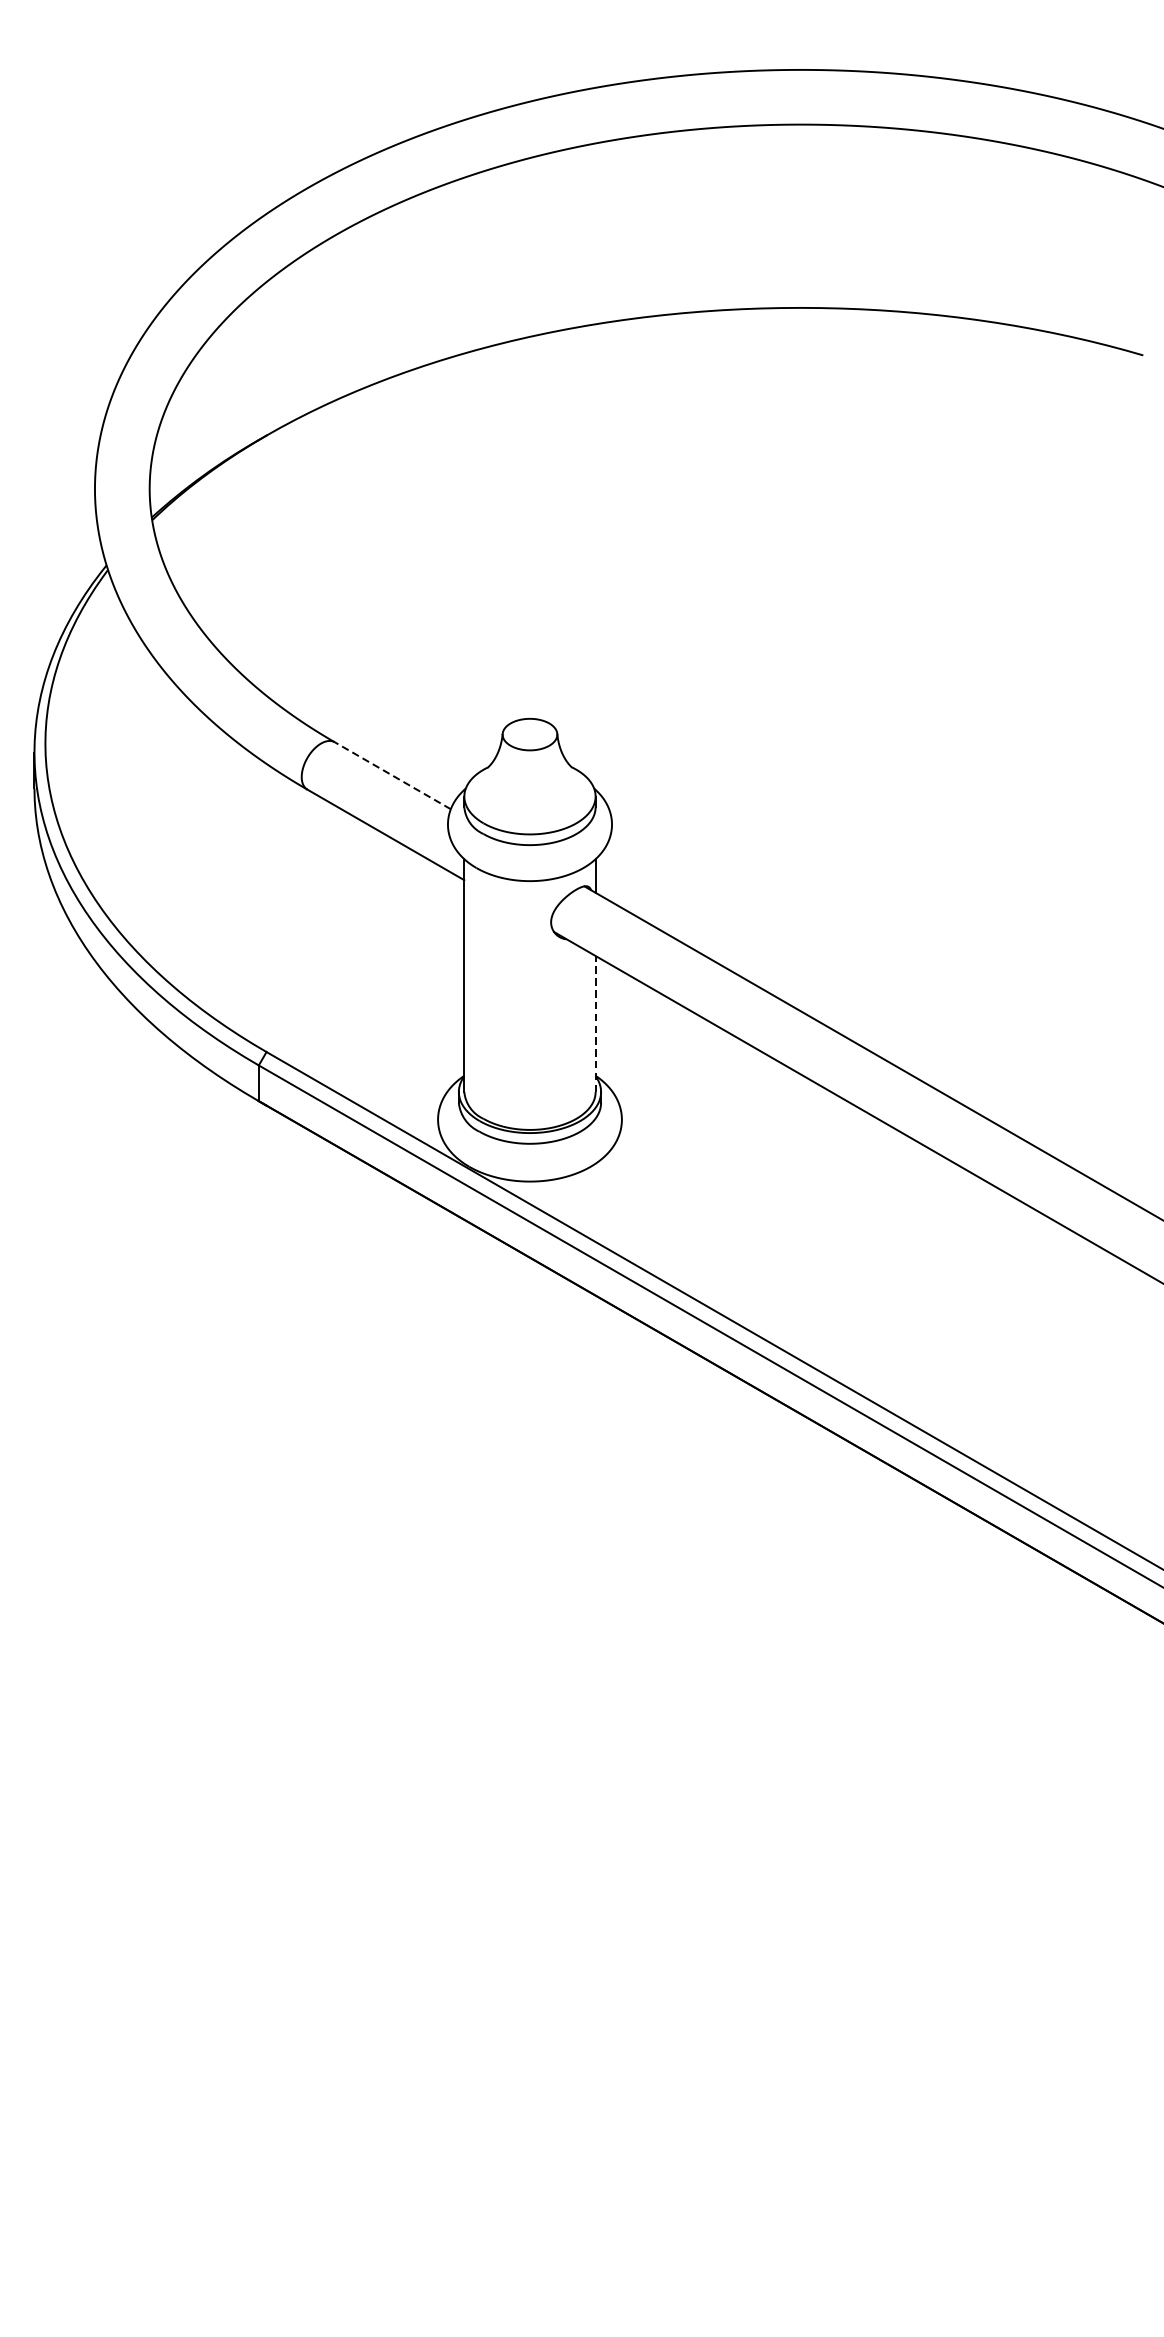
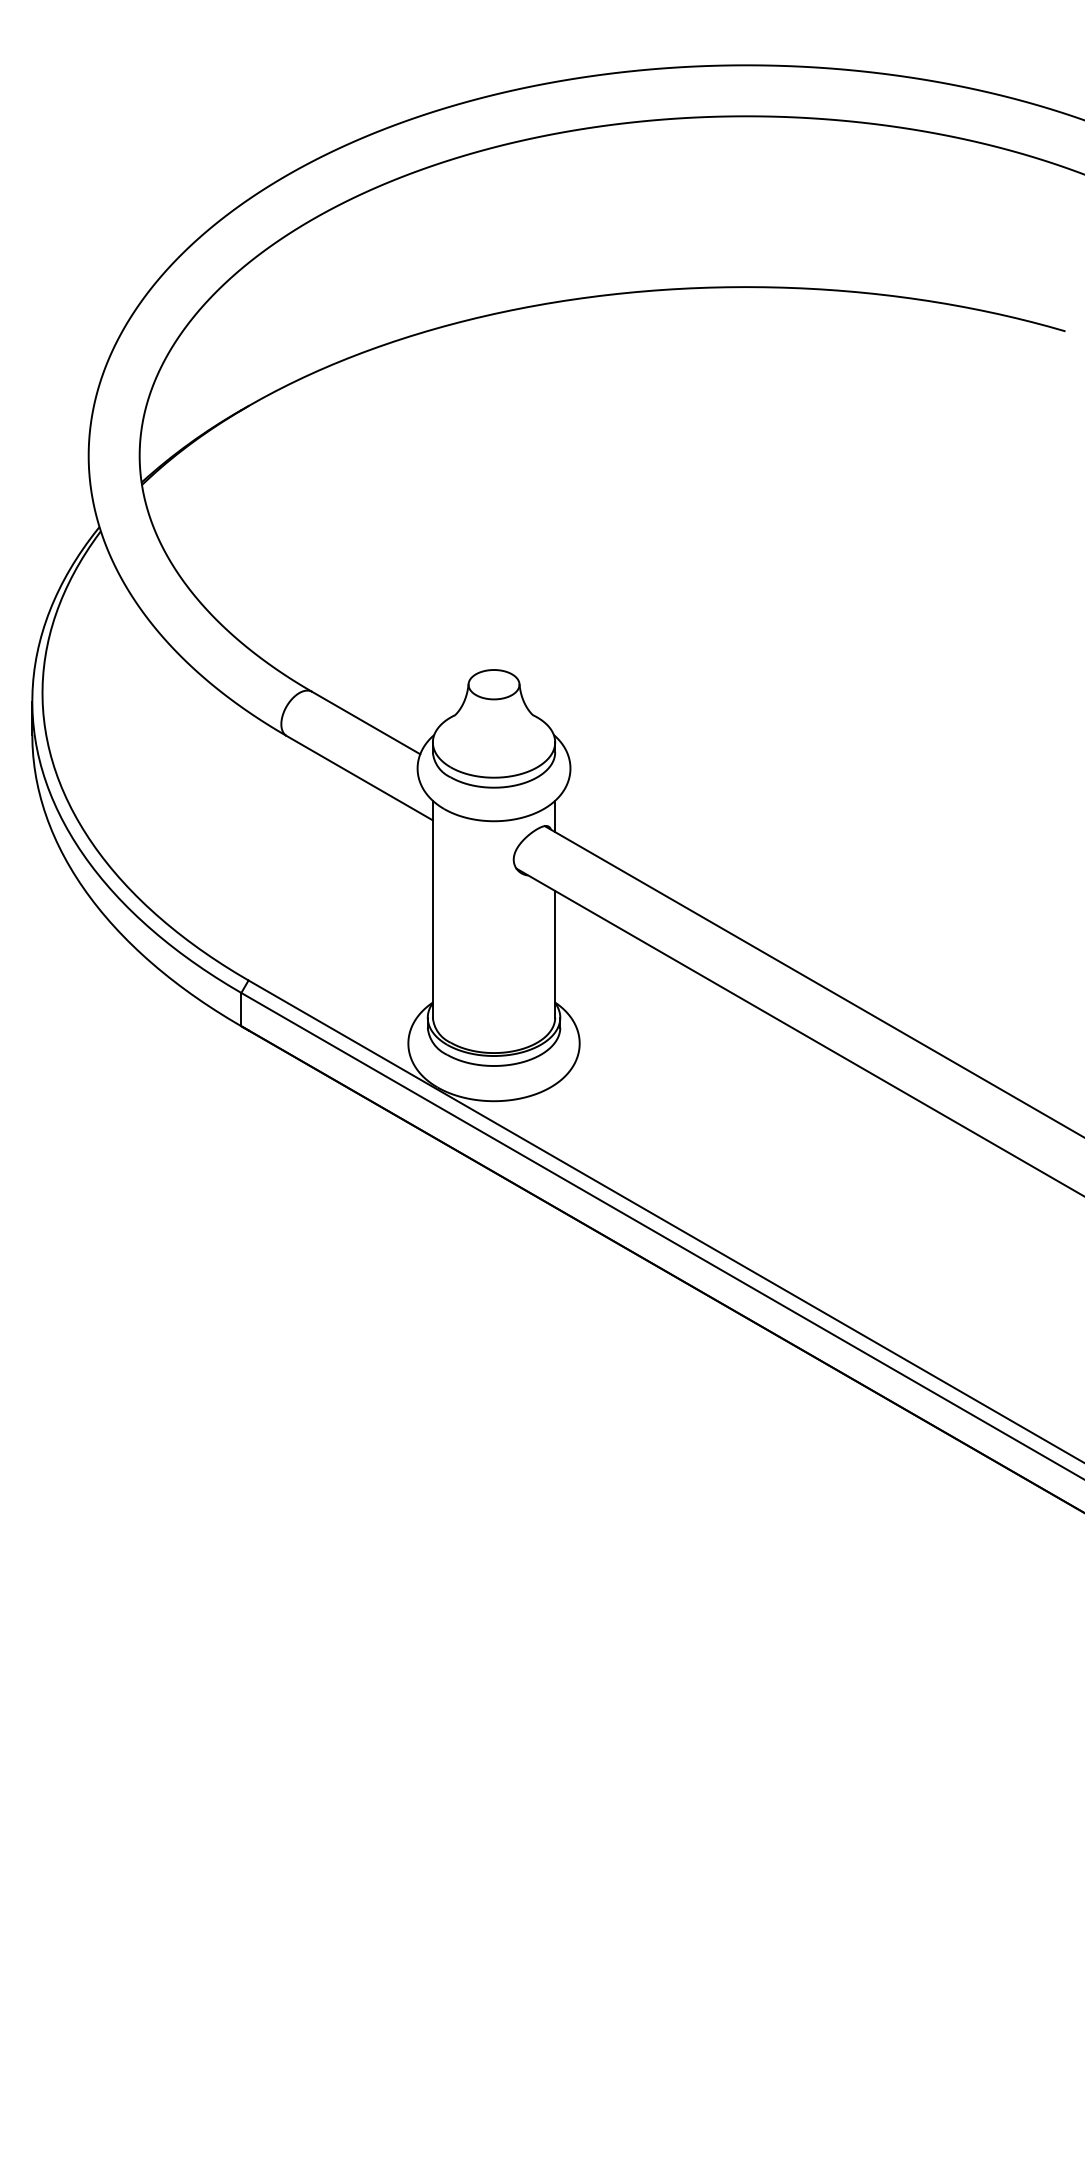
line: (392, 775) -> (365, 722), dashed -> solid
line: (595, 1023) -> (555, 953), dashed -> solid

